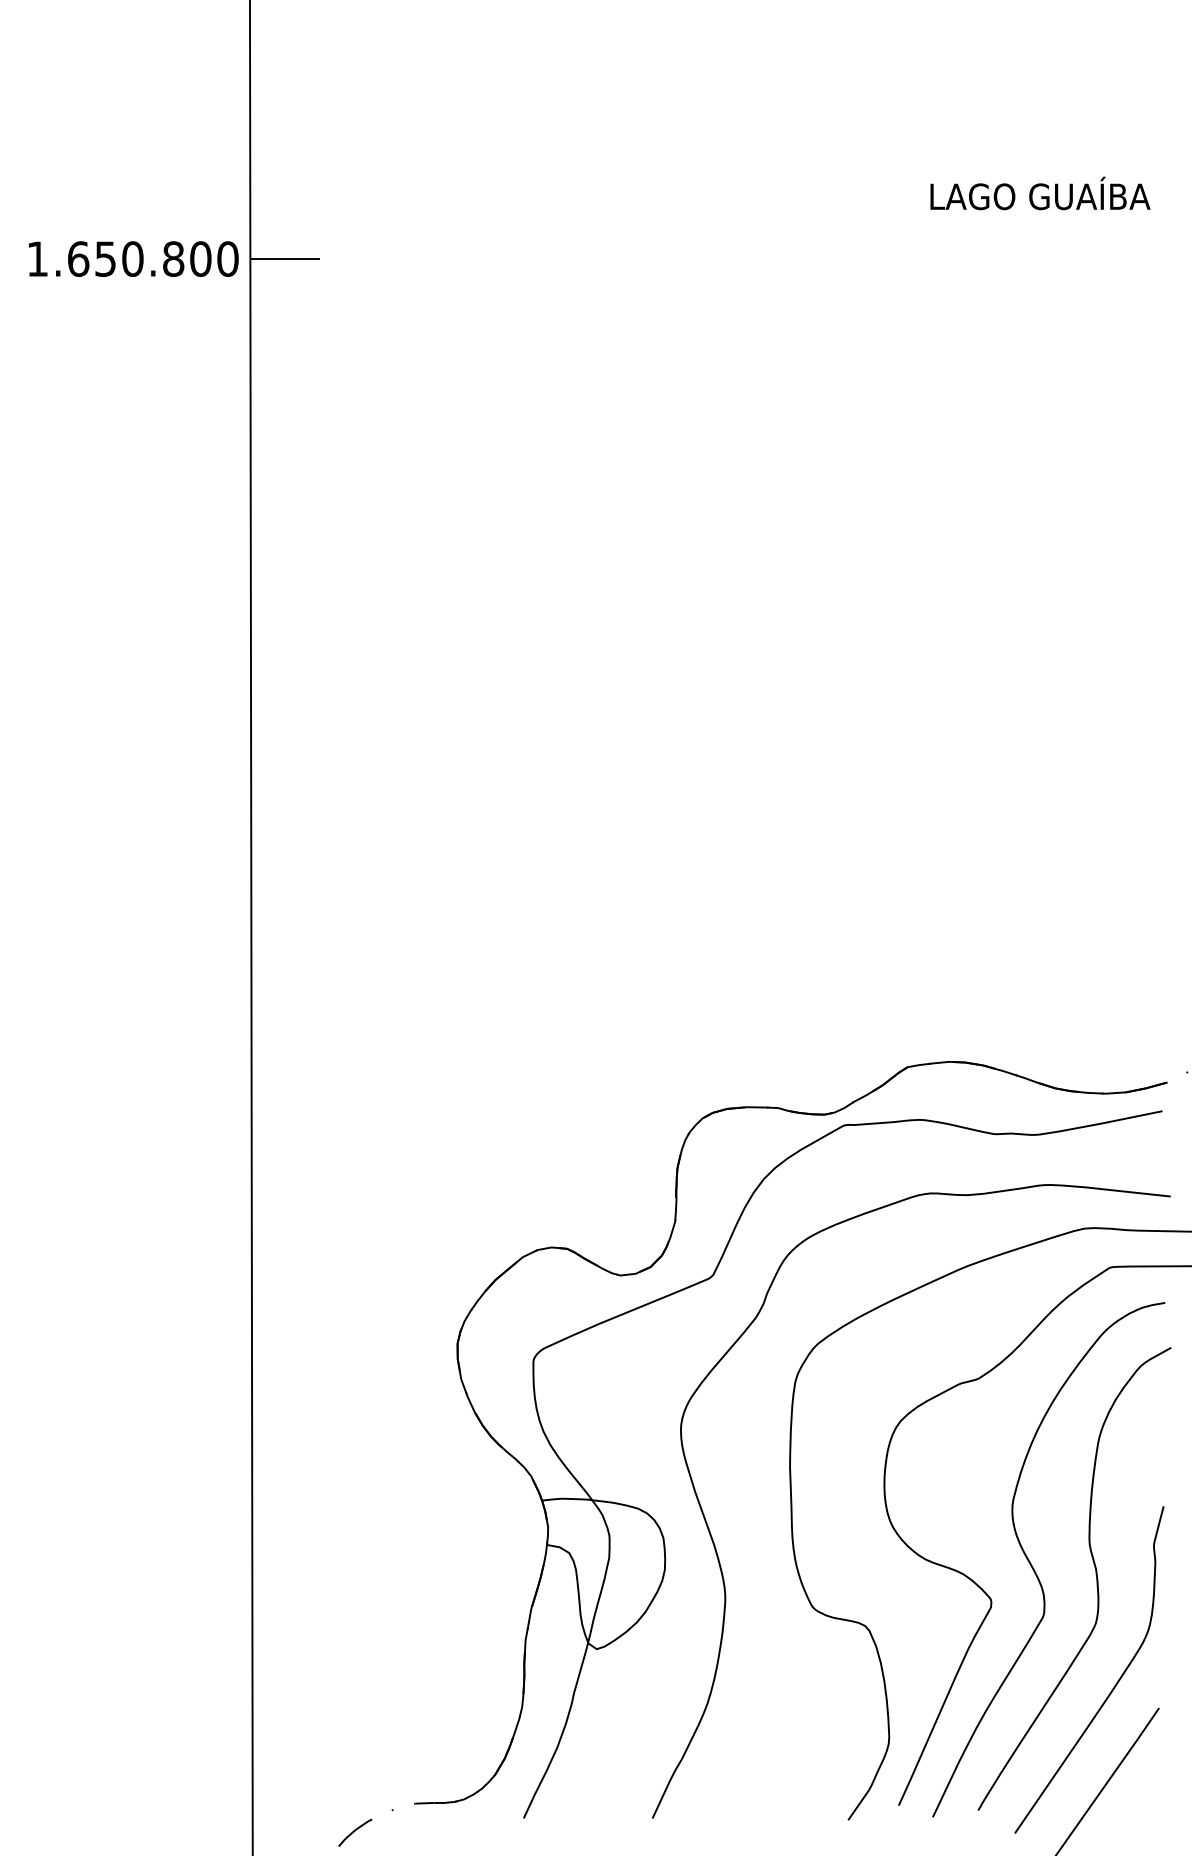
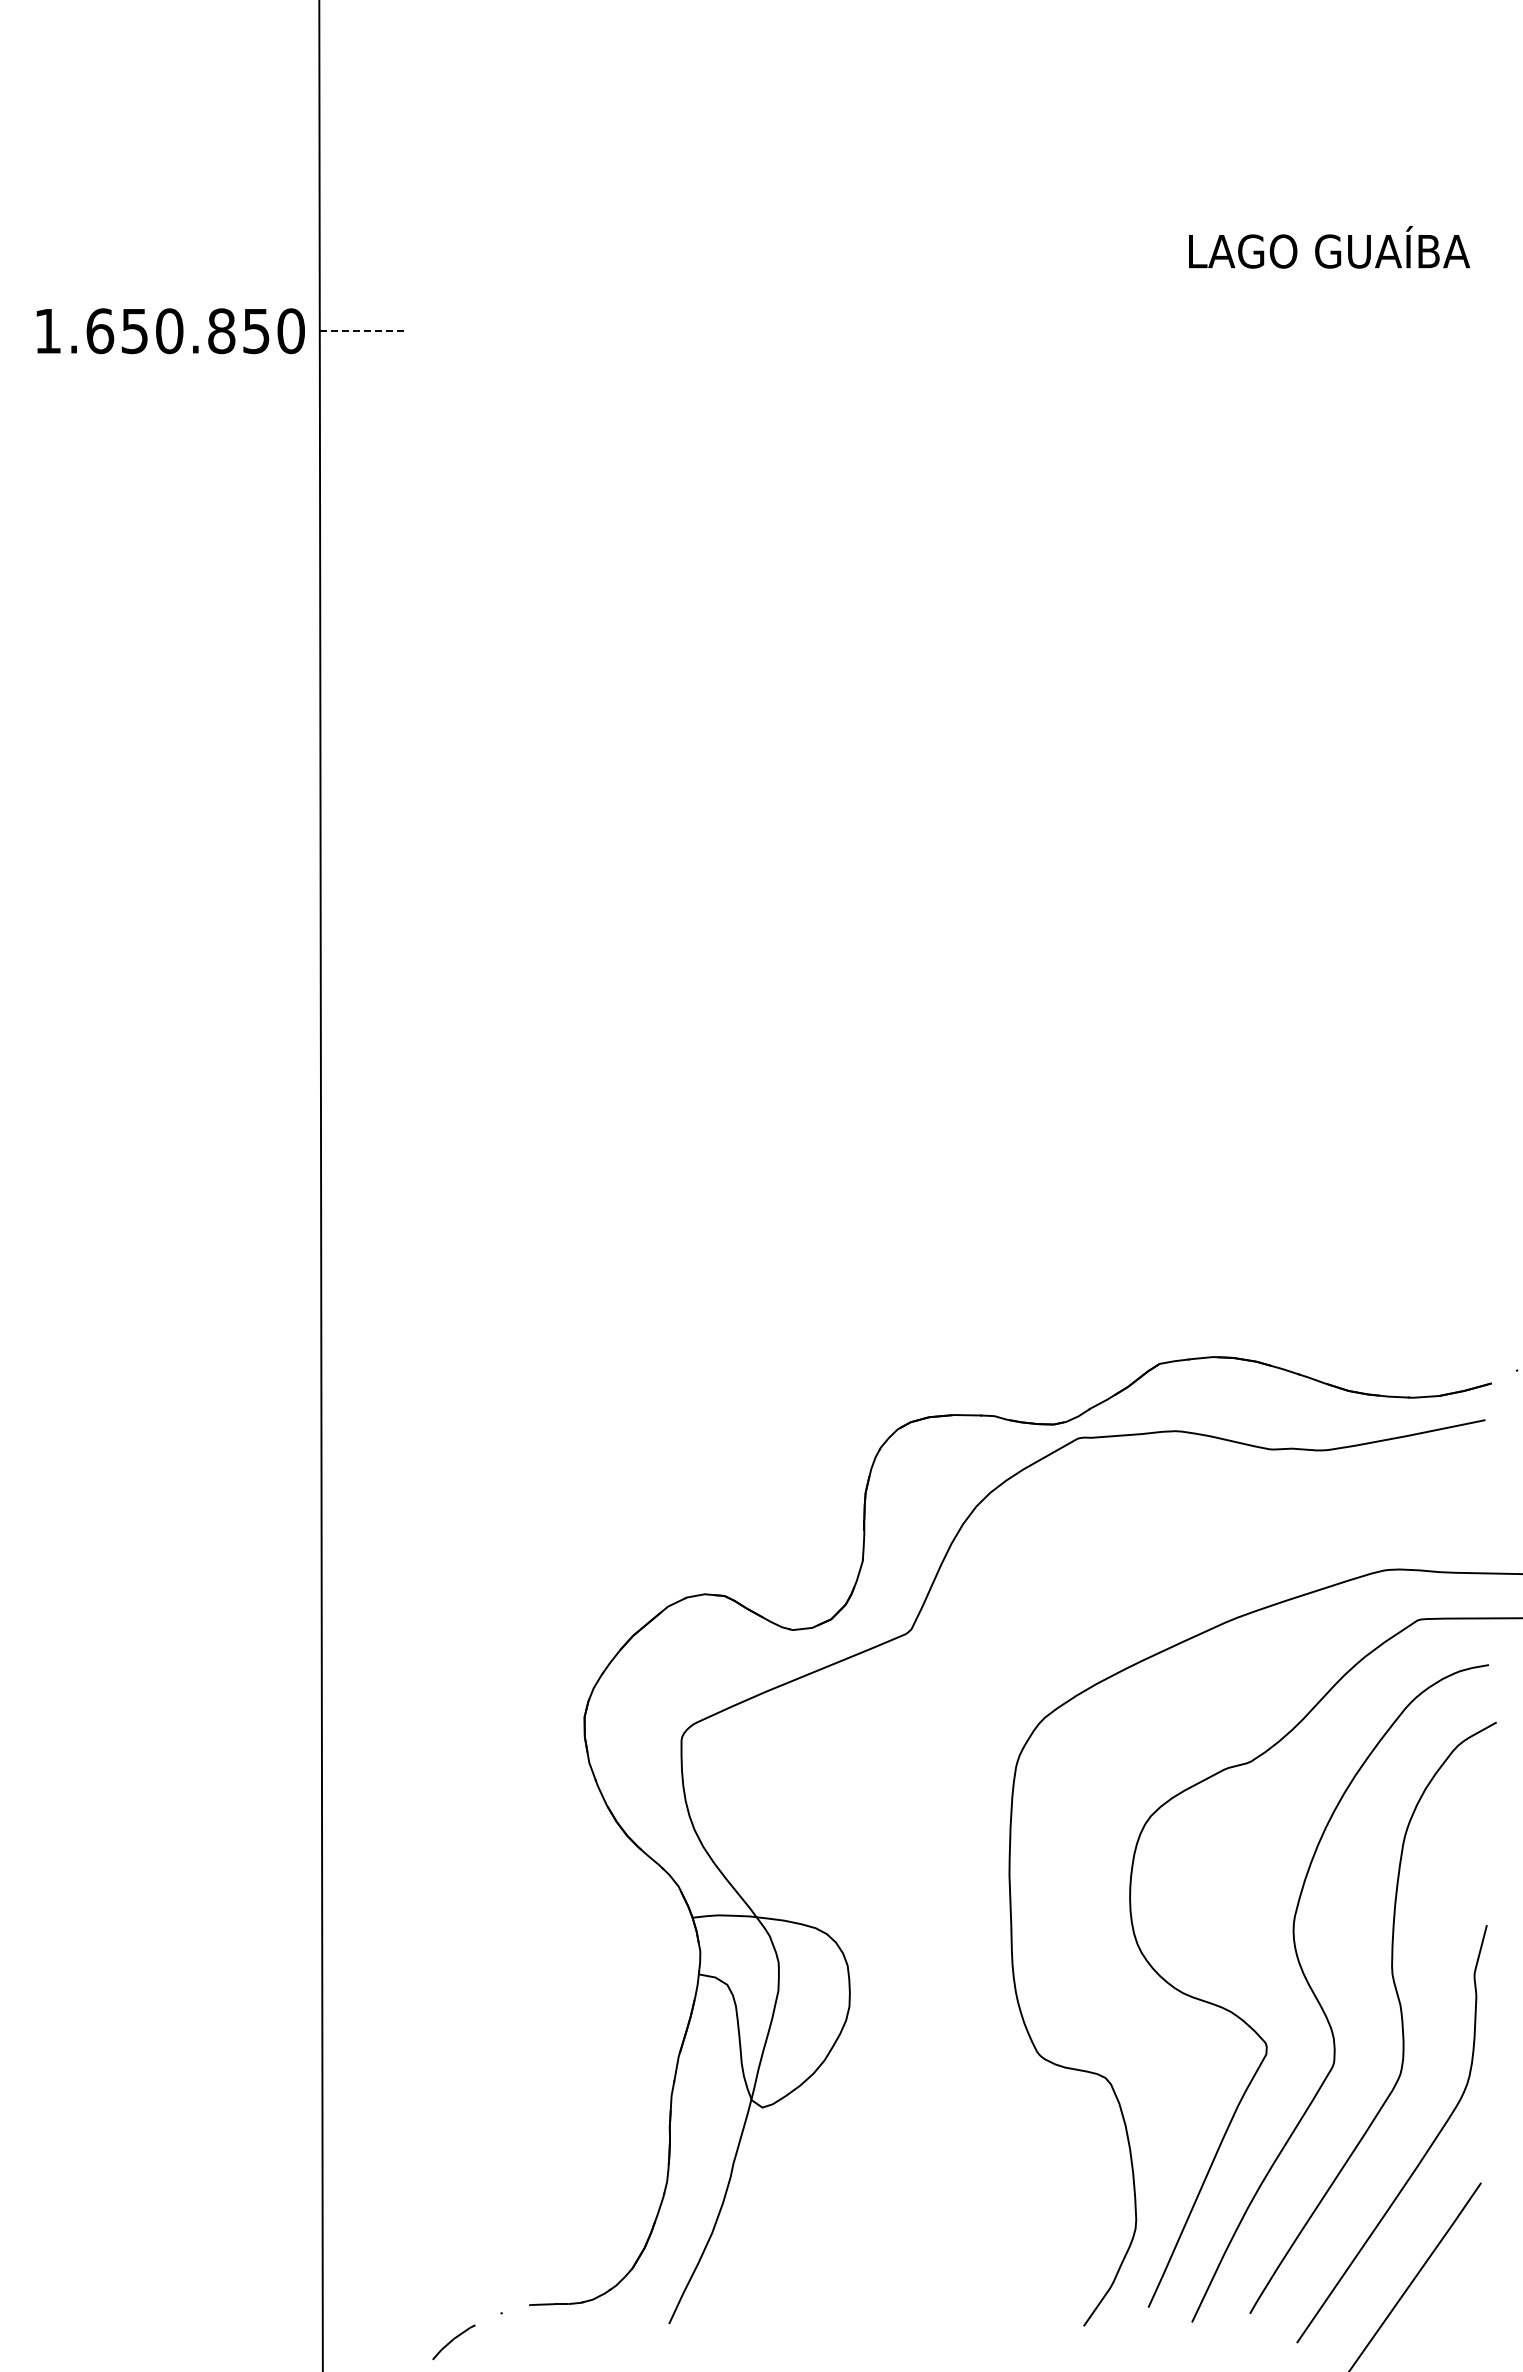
text: (200, 259) -> (256, 331), 1.650.800 -> 1.650.850
line: (285, 259) -> (364, 331), solid -> dashed
curve: (718, 1557) -> (918, 1990), removed

